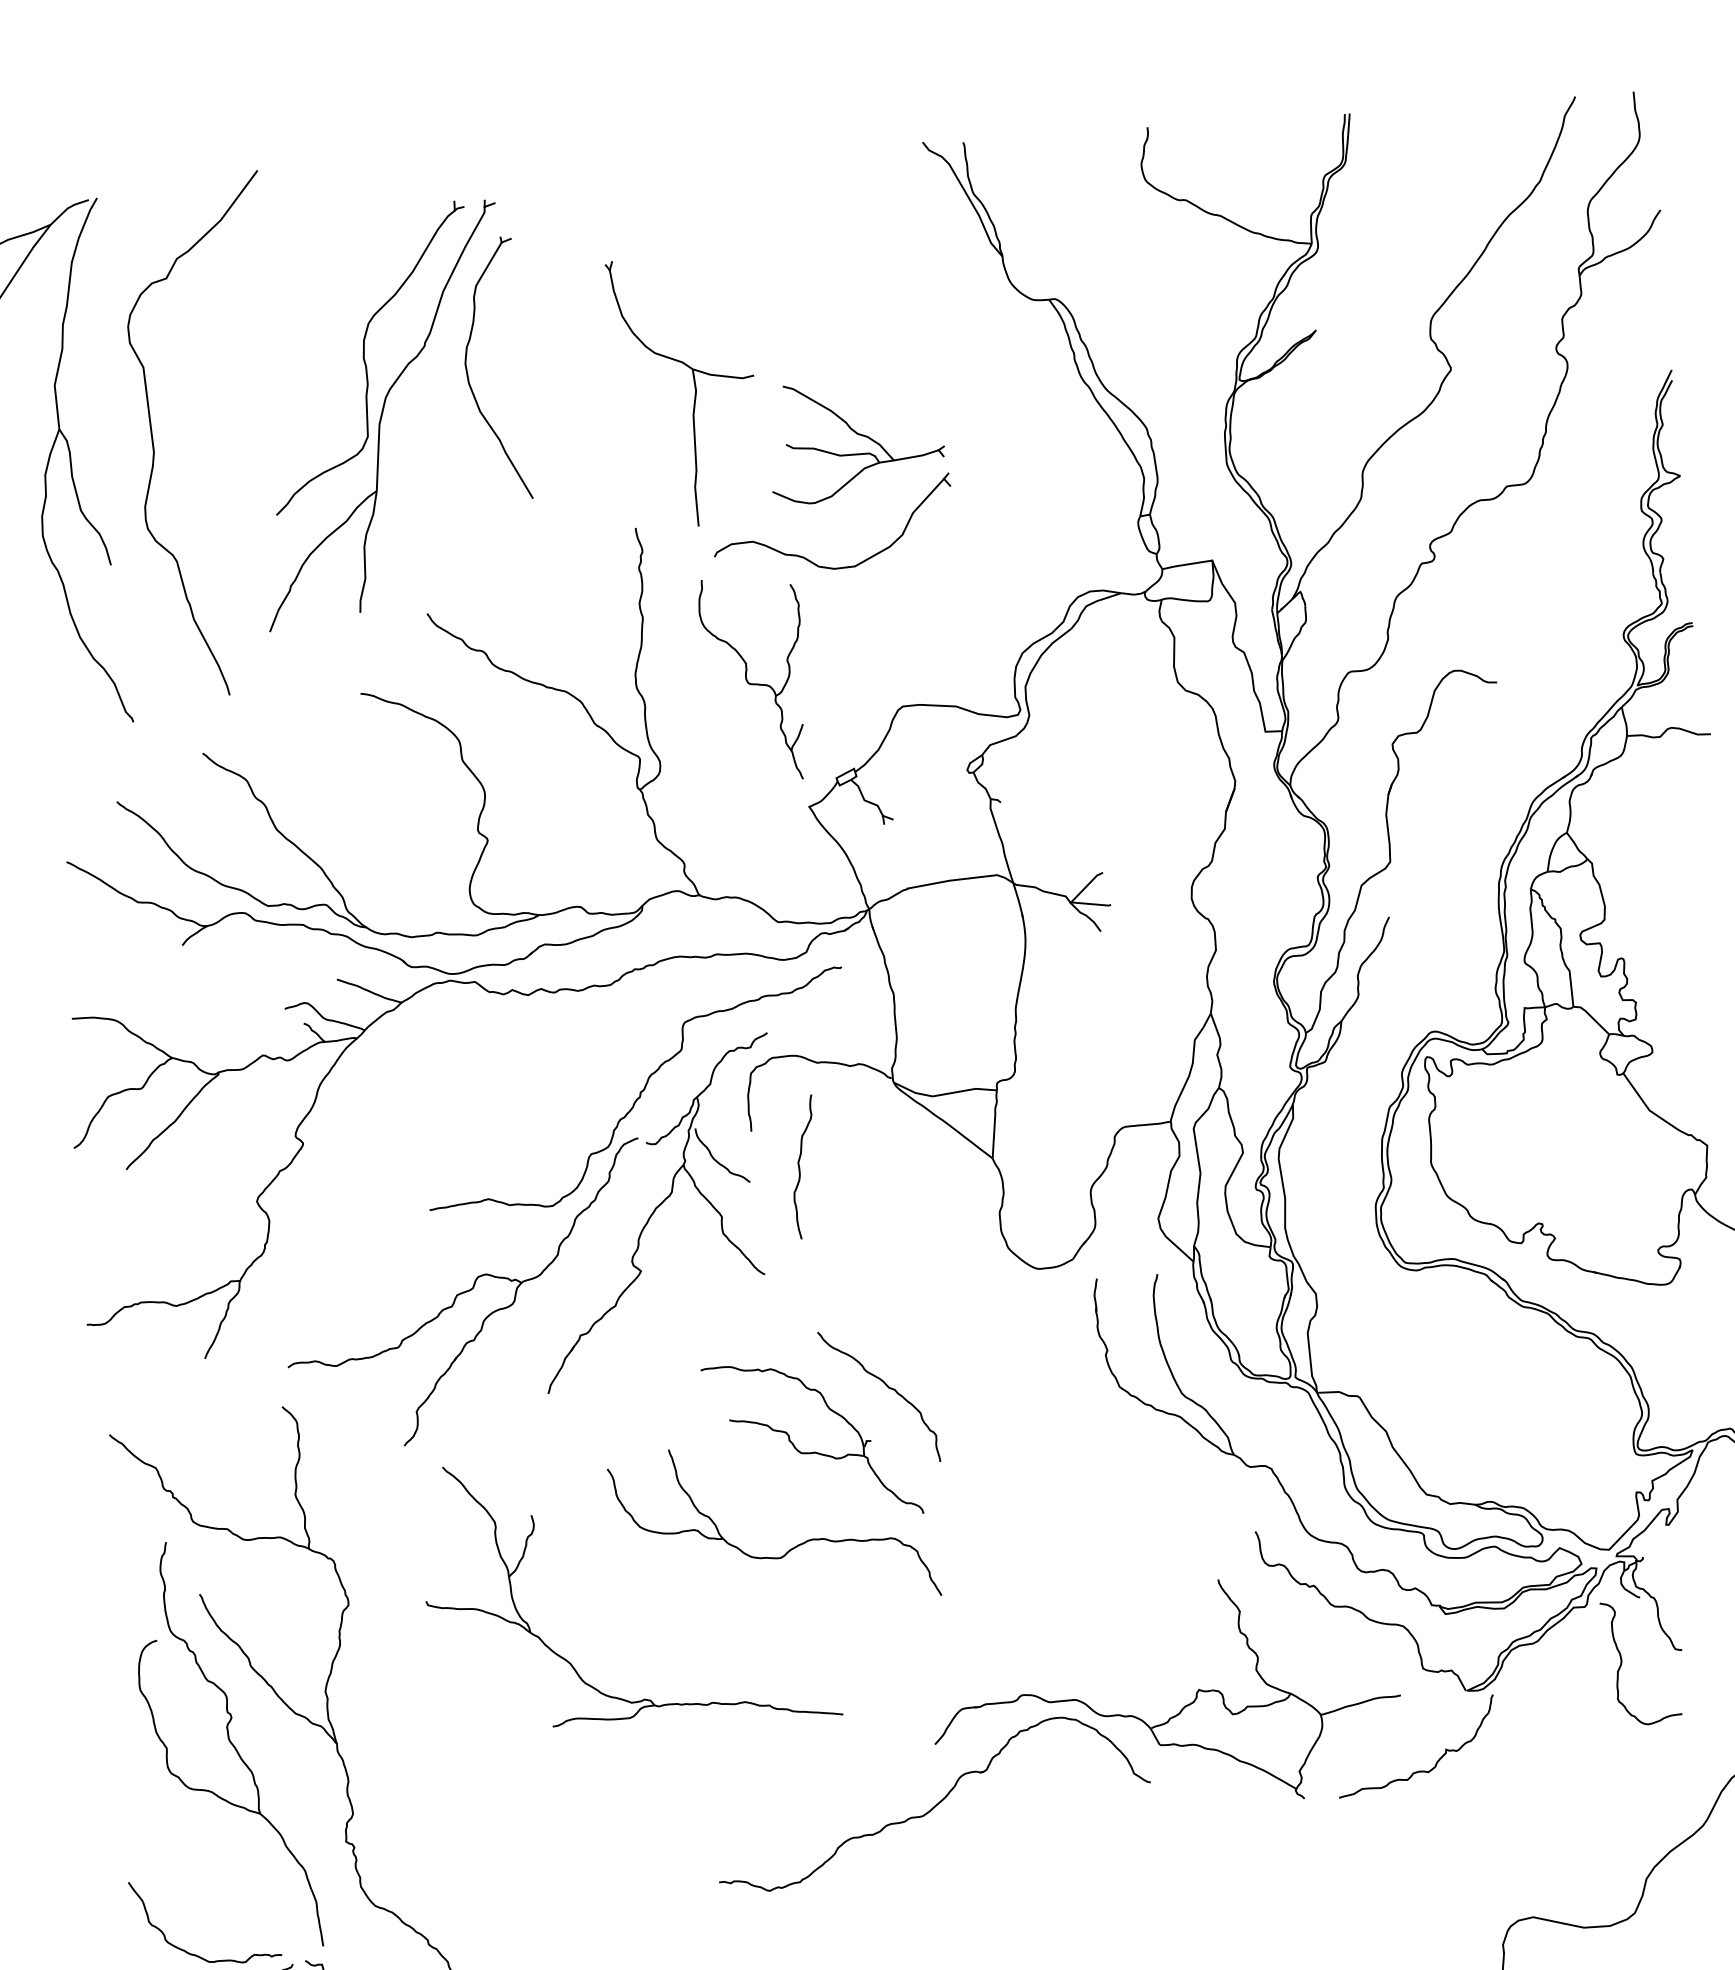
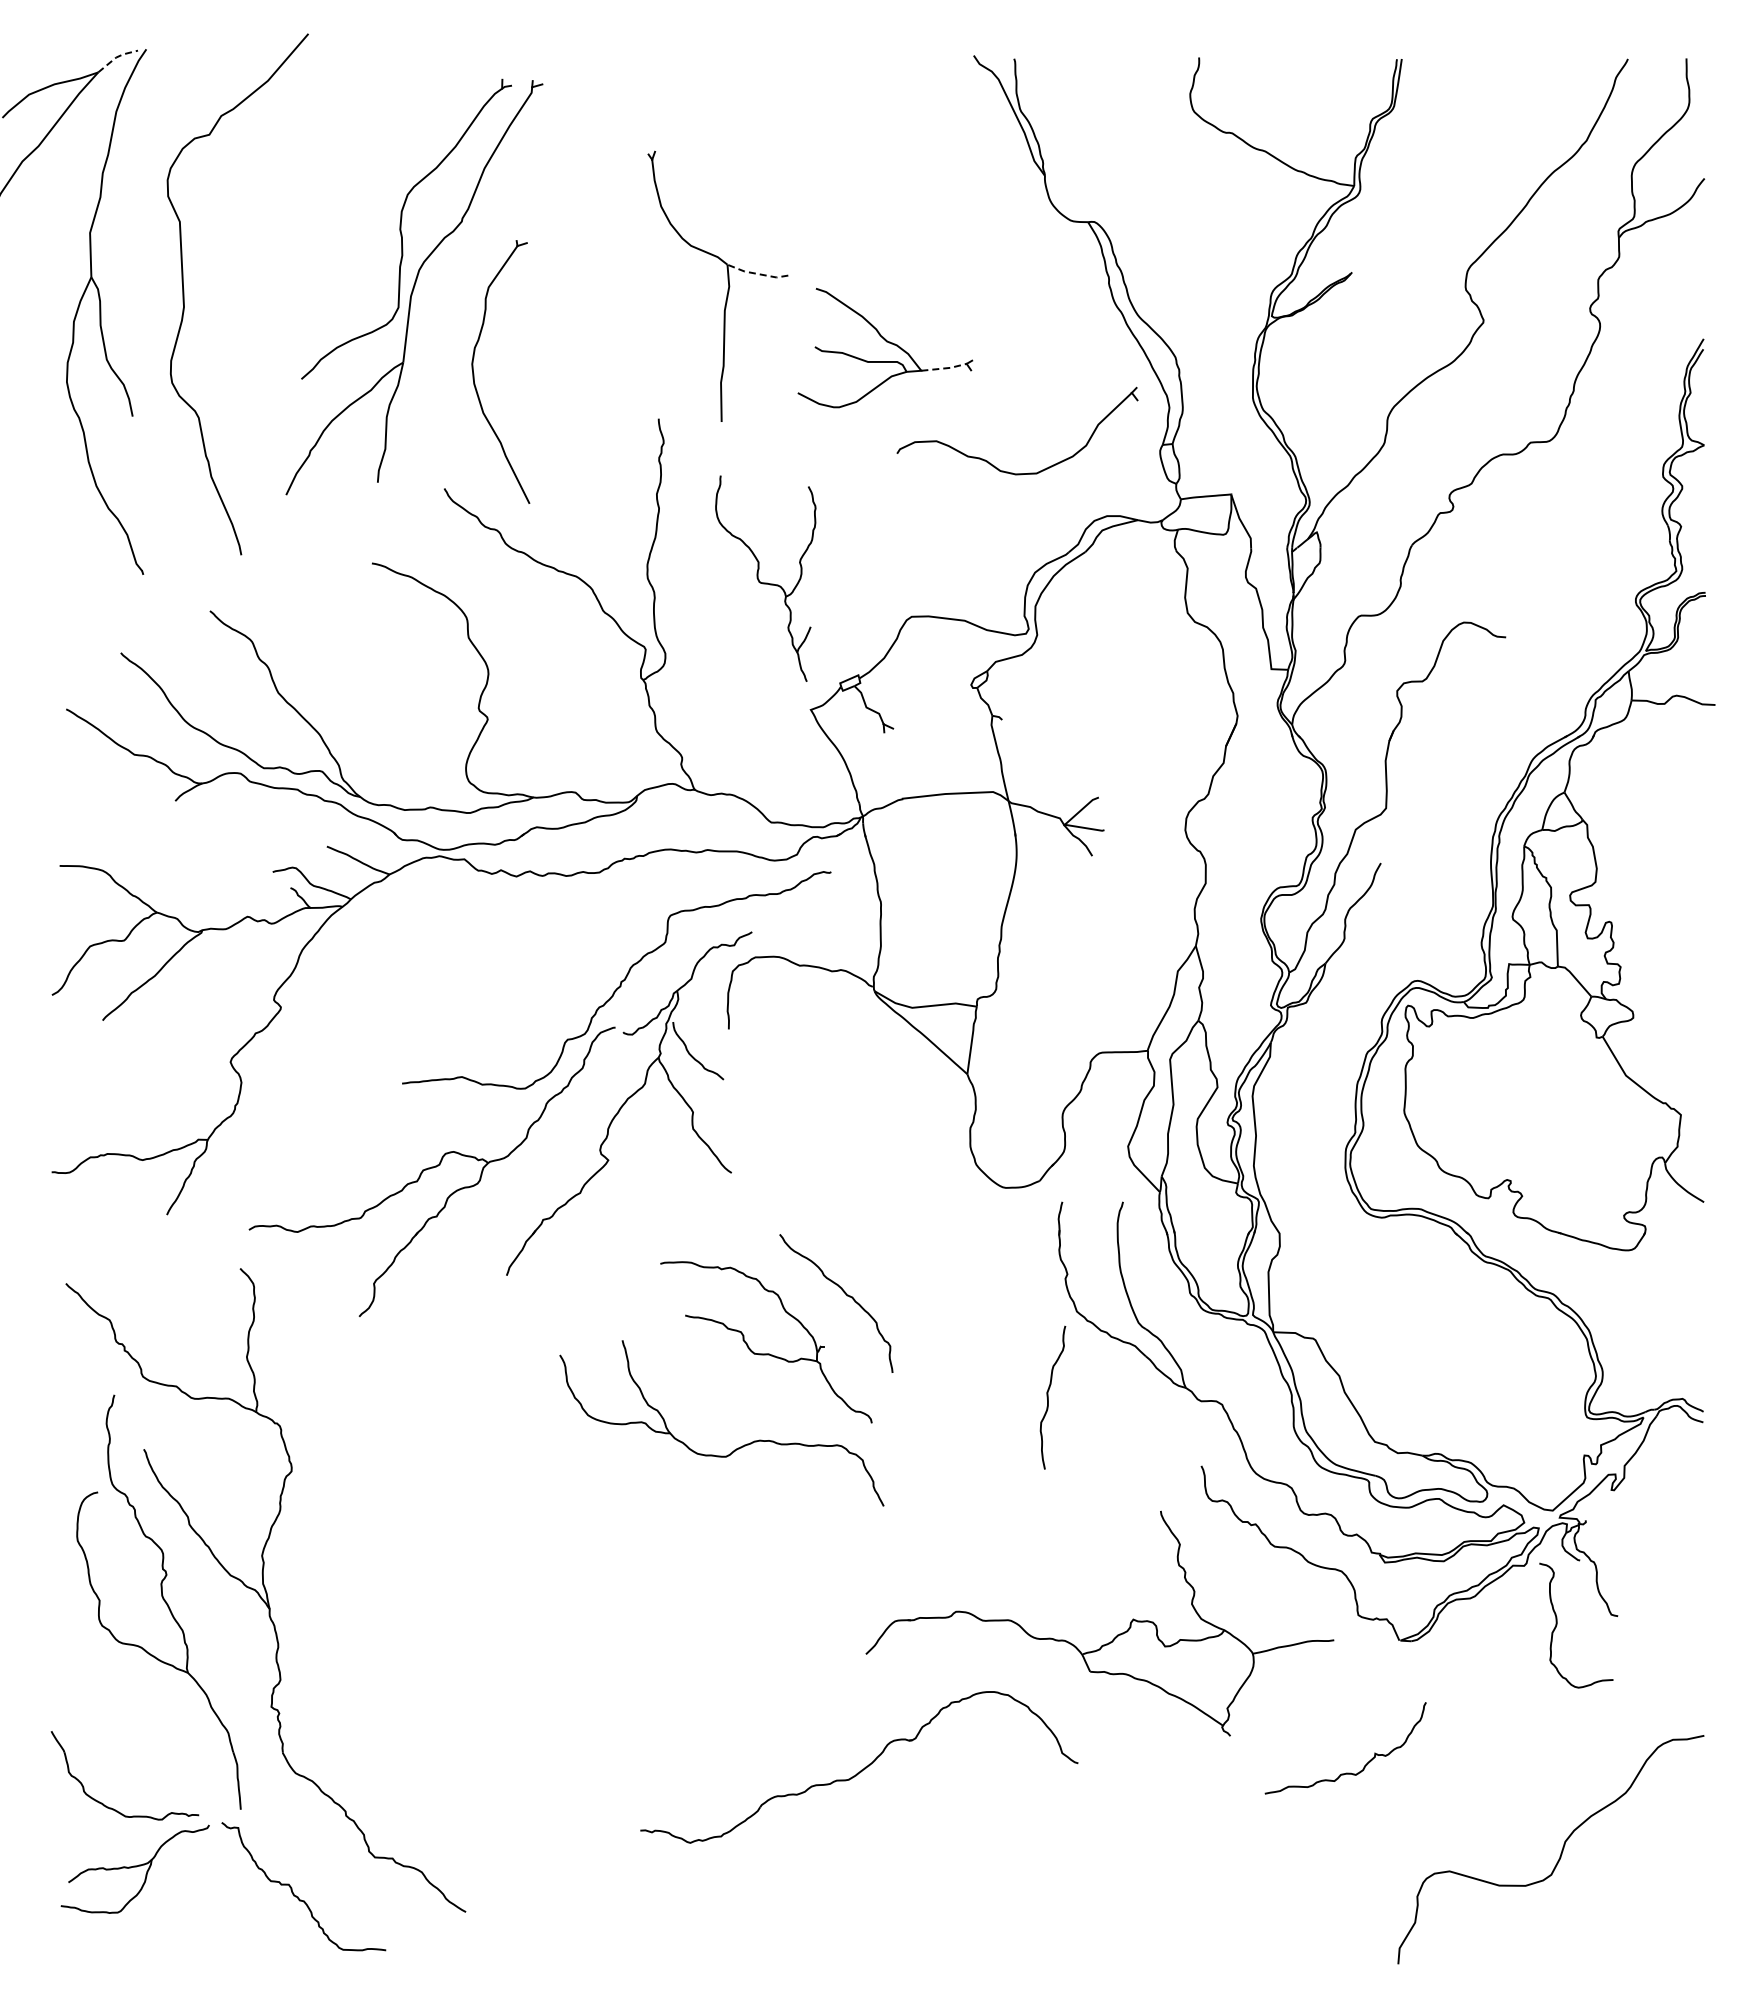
line: (67, 208) -> (116, 57), solid -> dashed
part: (468, 372) -> (474, 373), moved
line: (723, 375) -> (757, 273), solid -> dashed
line: (916, 456) -> (944, 368), solid -> dashed
part: (808, 558) -> (990, 462), moved
curve: (799, 1167) -> (1048, 1397), moved
part: (569, 1661) -> (507, 1544), removed
curve: (1418, 1770) -> (1346, 1772), moved
part: (932, 1803) -> (859, 1767), moved

